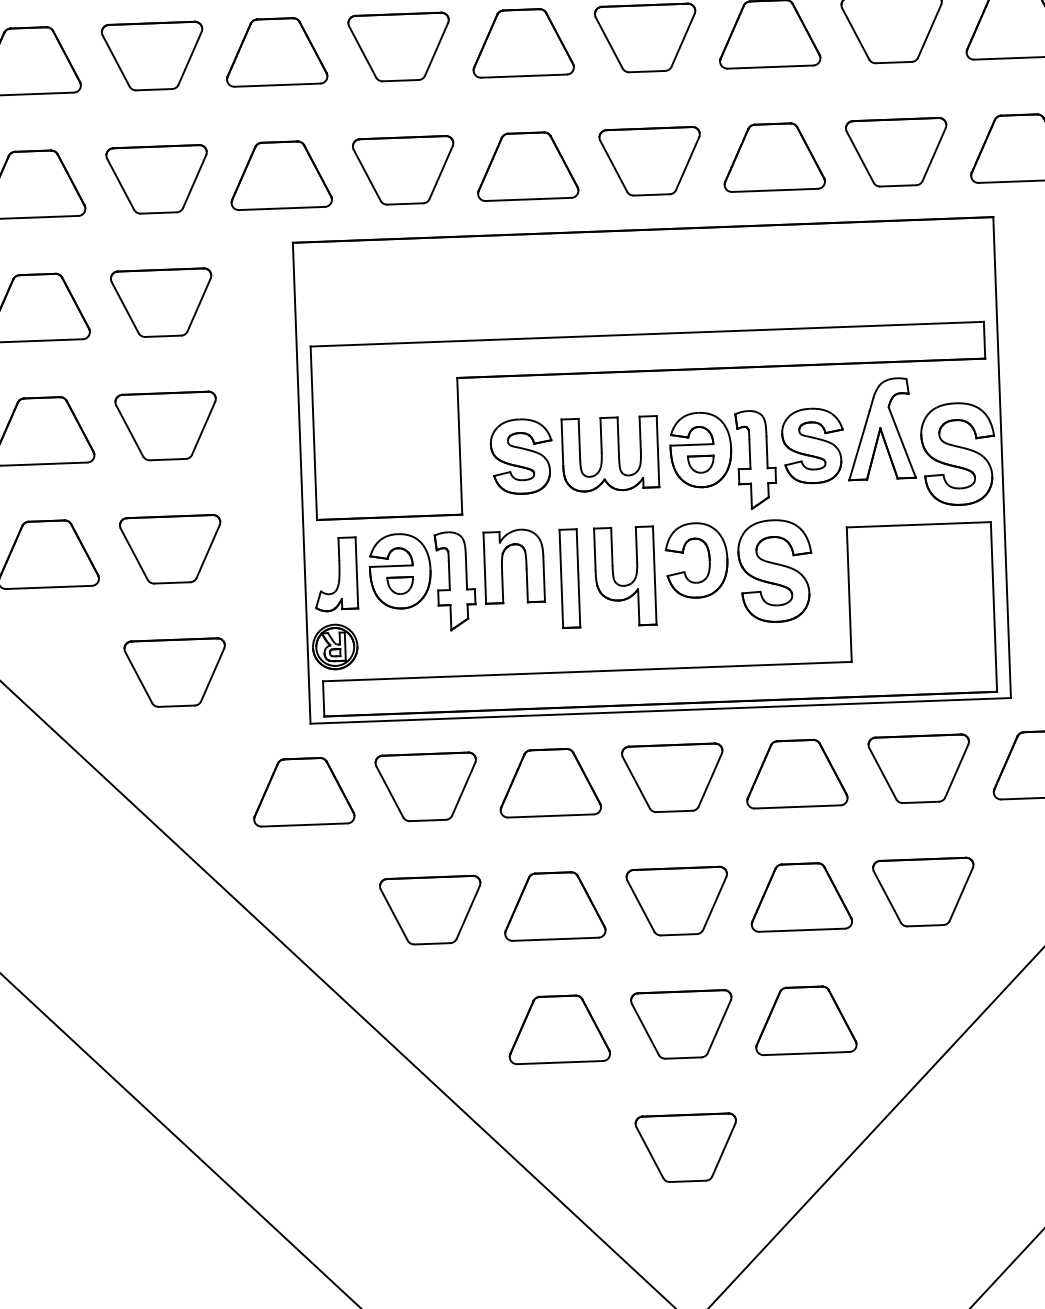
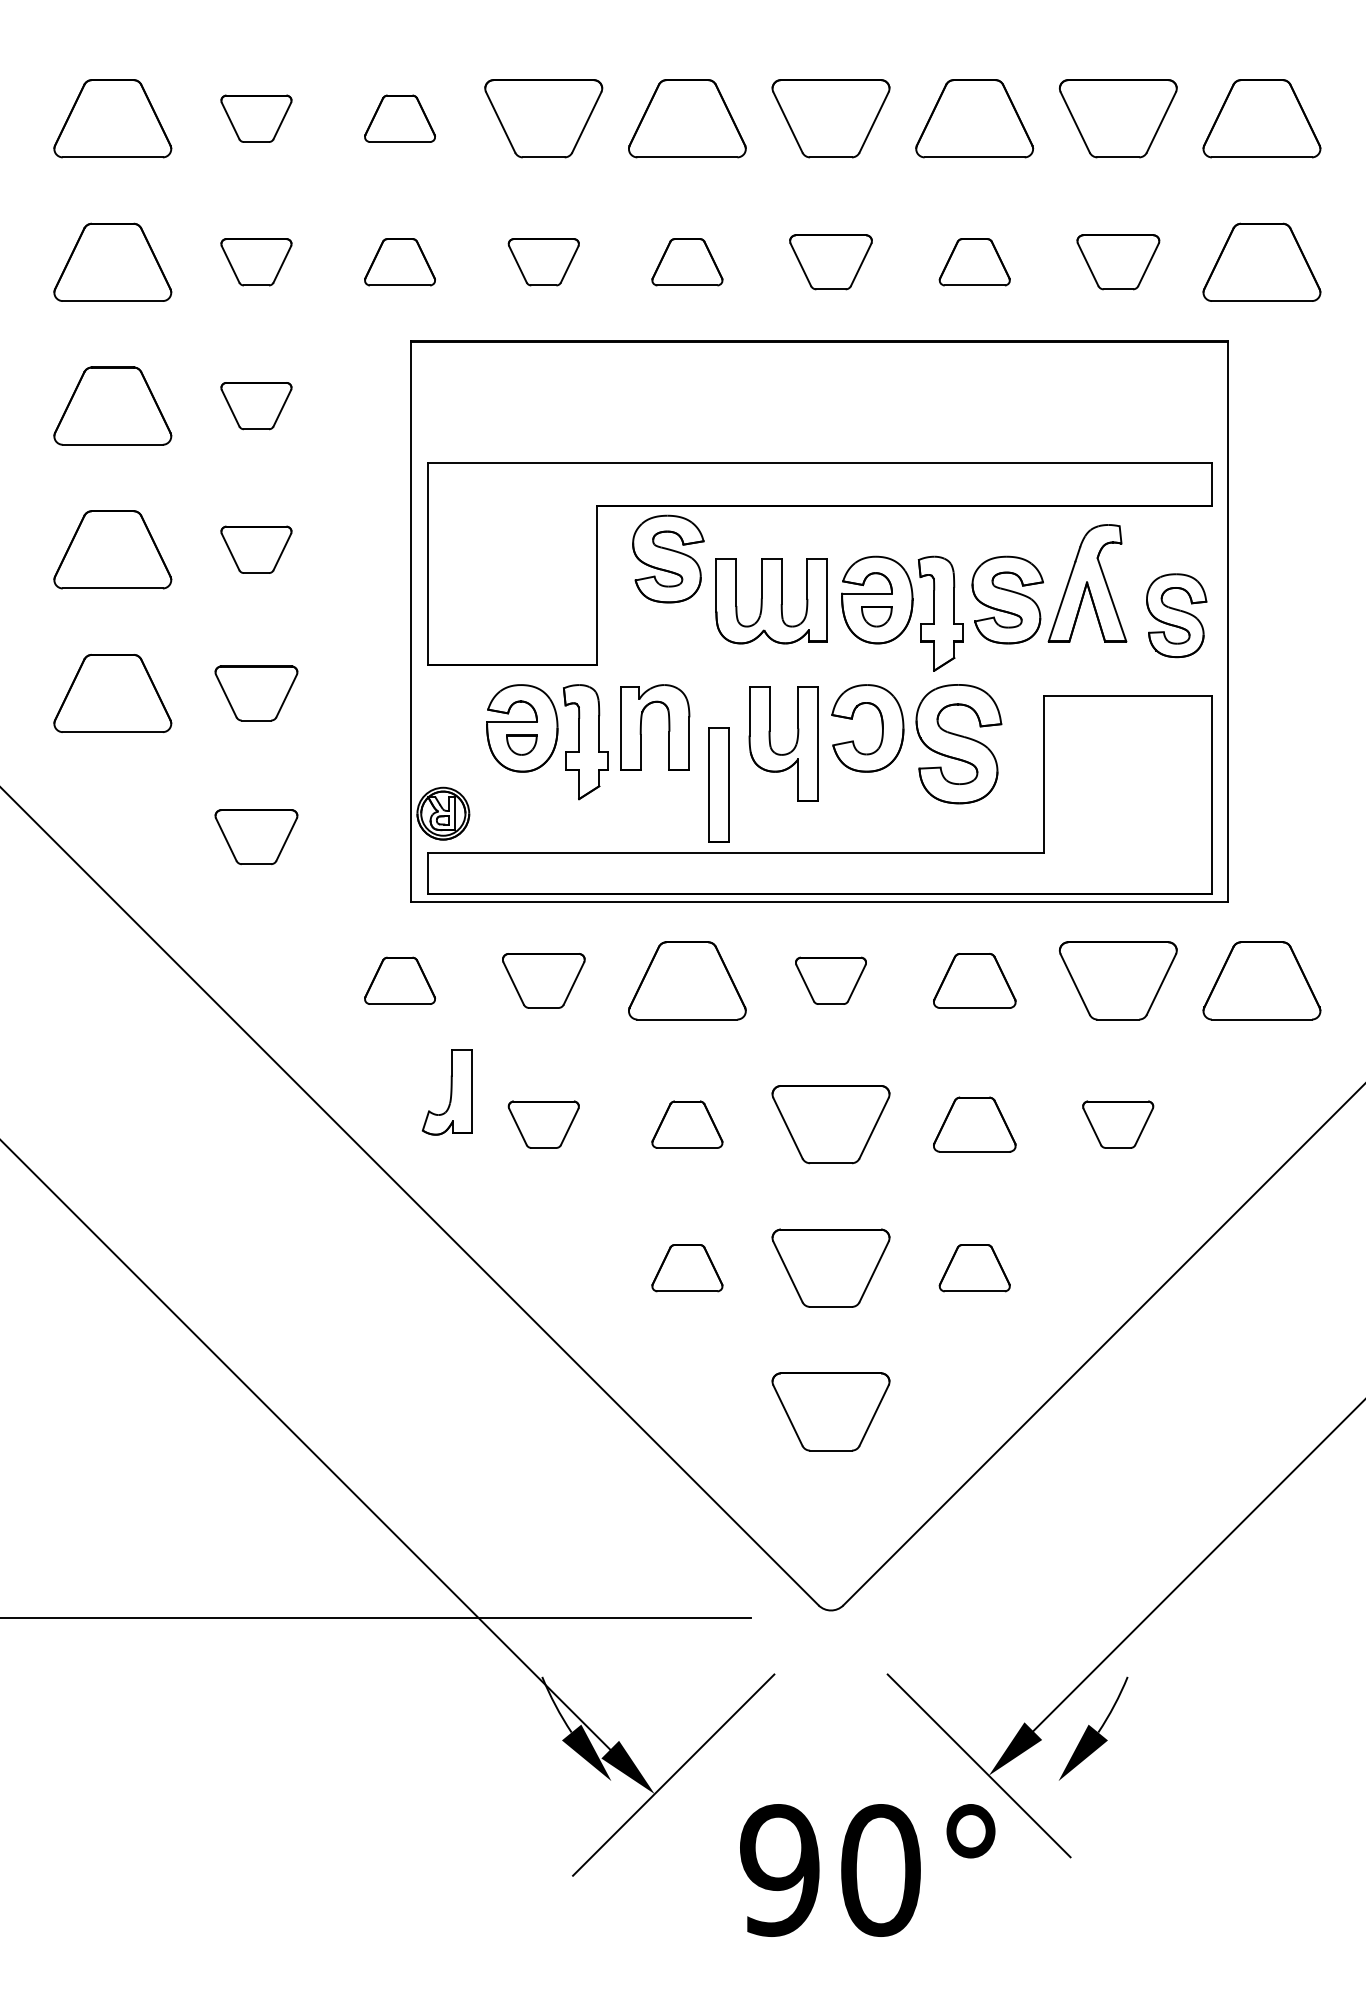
part: (275, 51) -> (399, 118), size x0.6
part: (153, 56) -> (256, 118), size x0.6
part: (897, 151) -> (1118, 261), size x0.7
part: (773, 156) -> (974, 261), size x0.6
part: (650, 160) -> (830, 261), size x0.7
part: (527, 165) -> (687, 261), size x0.6
part: (403, 169) -> (543, 261), size x0.6
part: (280, 174) -> (399, 261), size x0.6
part: (157, 179) -> (256, 261), size x0.6
part: (162, 302) -> (256, 405), size x0.6
part: (166, 426) -> (256, 549), size x0.6
part: (958, 453) -> (1176, 615), size x0.7
part: (521, 456) -> (668, 558), moved
part: (171, 549) -> (256, 693), size x0.7
part: (335, 574) -> (446, 1092), moved
part: (569, 578) -> (718, 784), moved
part: (175, 672) -> (256, 836), size x0.7
part: (796, 773) -> (974, 980), size x0.7
part: (672, 777) -> (830, 980), size x0.6
part: (426, 786) -> (543, 980), size x0.7
part: (302, 791) -> (399, 980), size x0.6
part: (923, 892) -> (1117, 1124), size x0.6
part: (800, 896) -> (974, 1124), size x0.7
part: (554, 906) -> (687, 1124), size x0.6
part: (430, 910) -> (543, 1124), size x0.6
part: (805, 1019) -> (974, 1267), size x0.6
part: (559, 1028) -> (687, 1267), size x0.6

